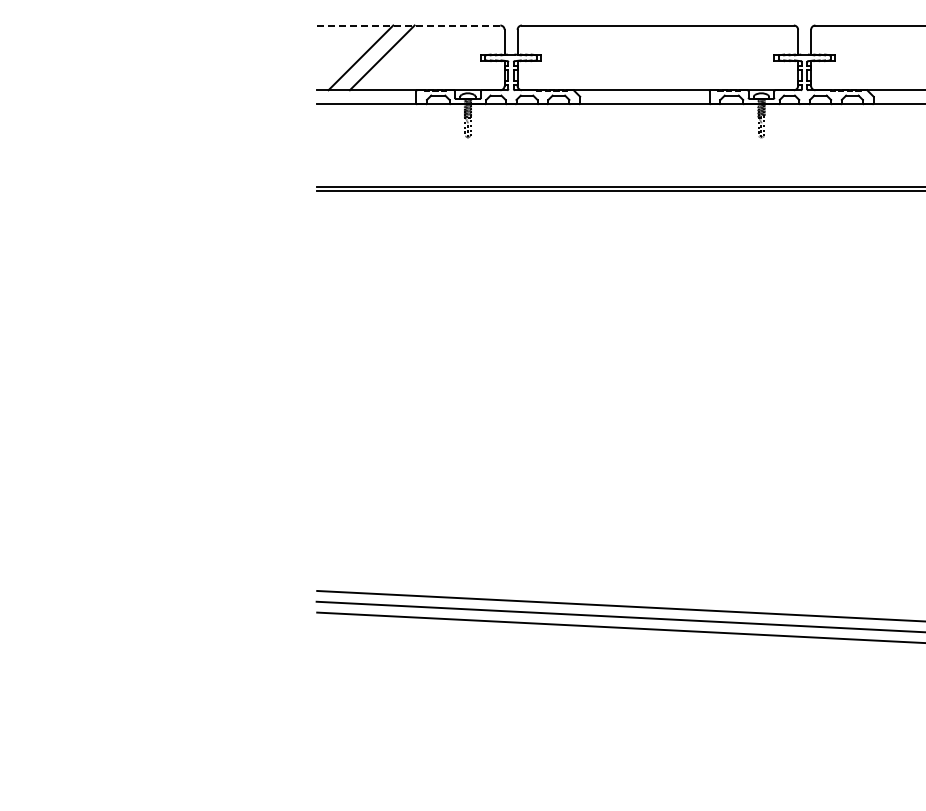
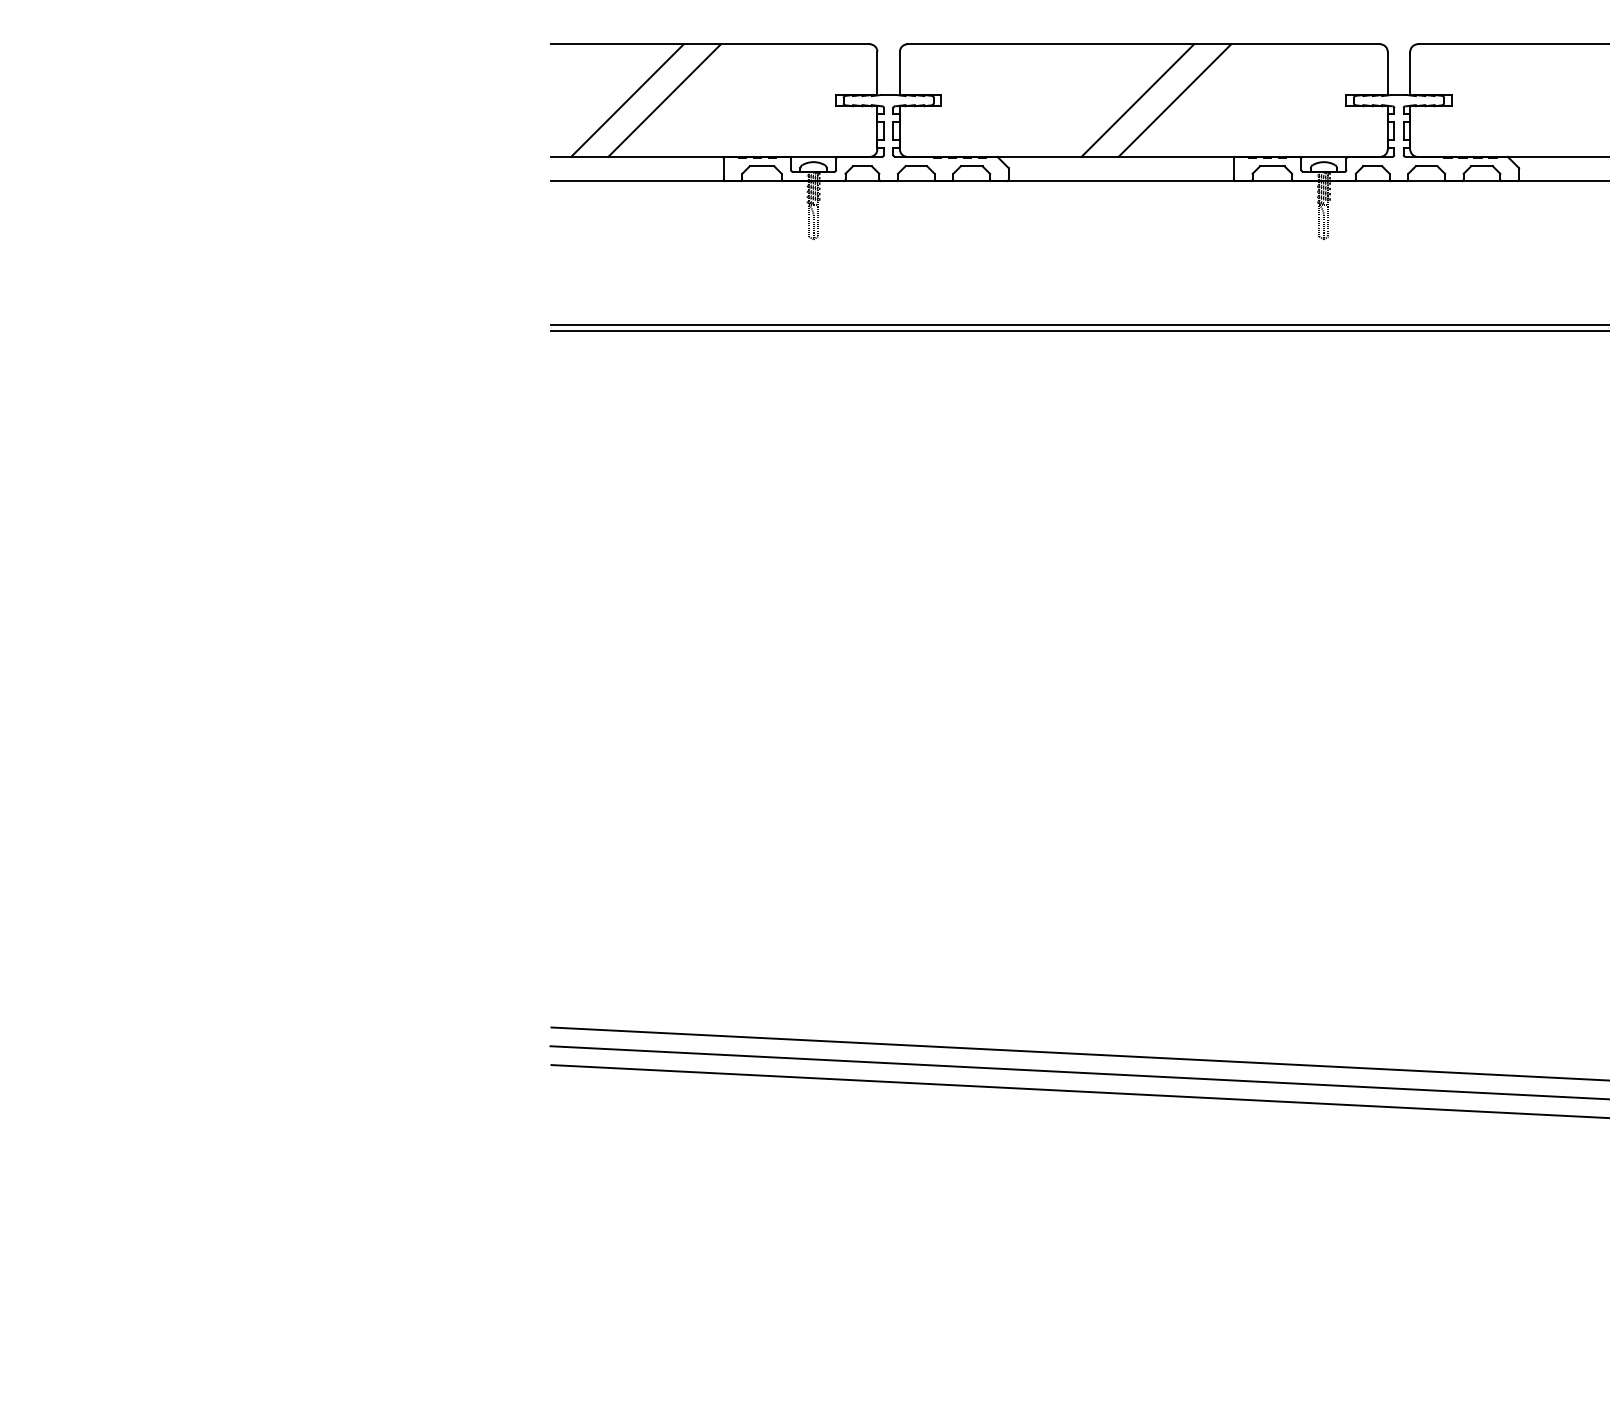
line: (408, 25) -> (710, 44), dashed -> solid
line: (654, 57) -> (1137, 99), added
line: (675, 57) -> (1174, 99), added

